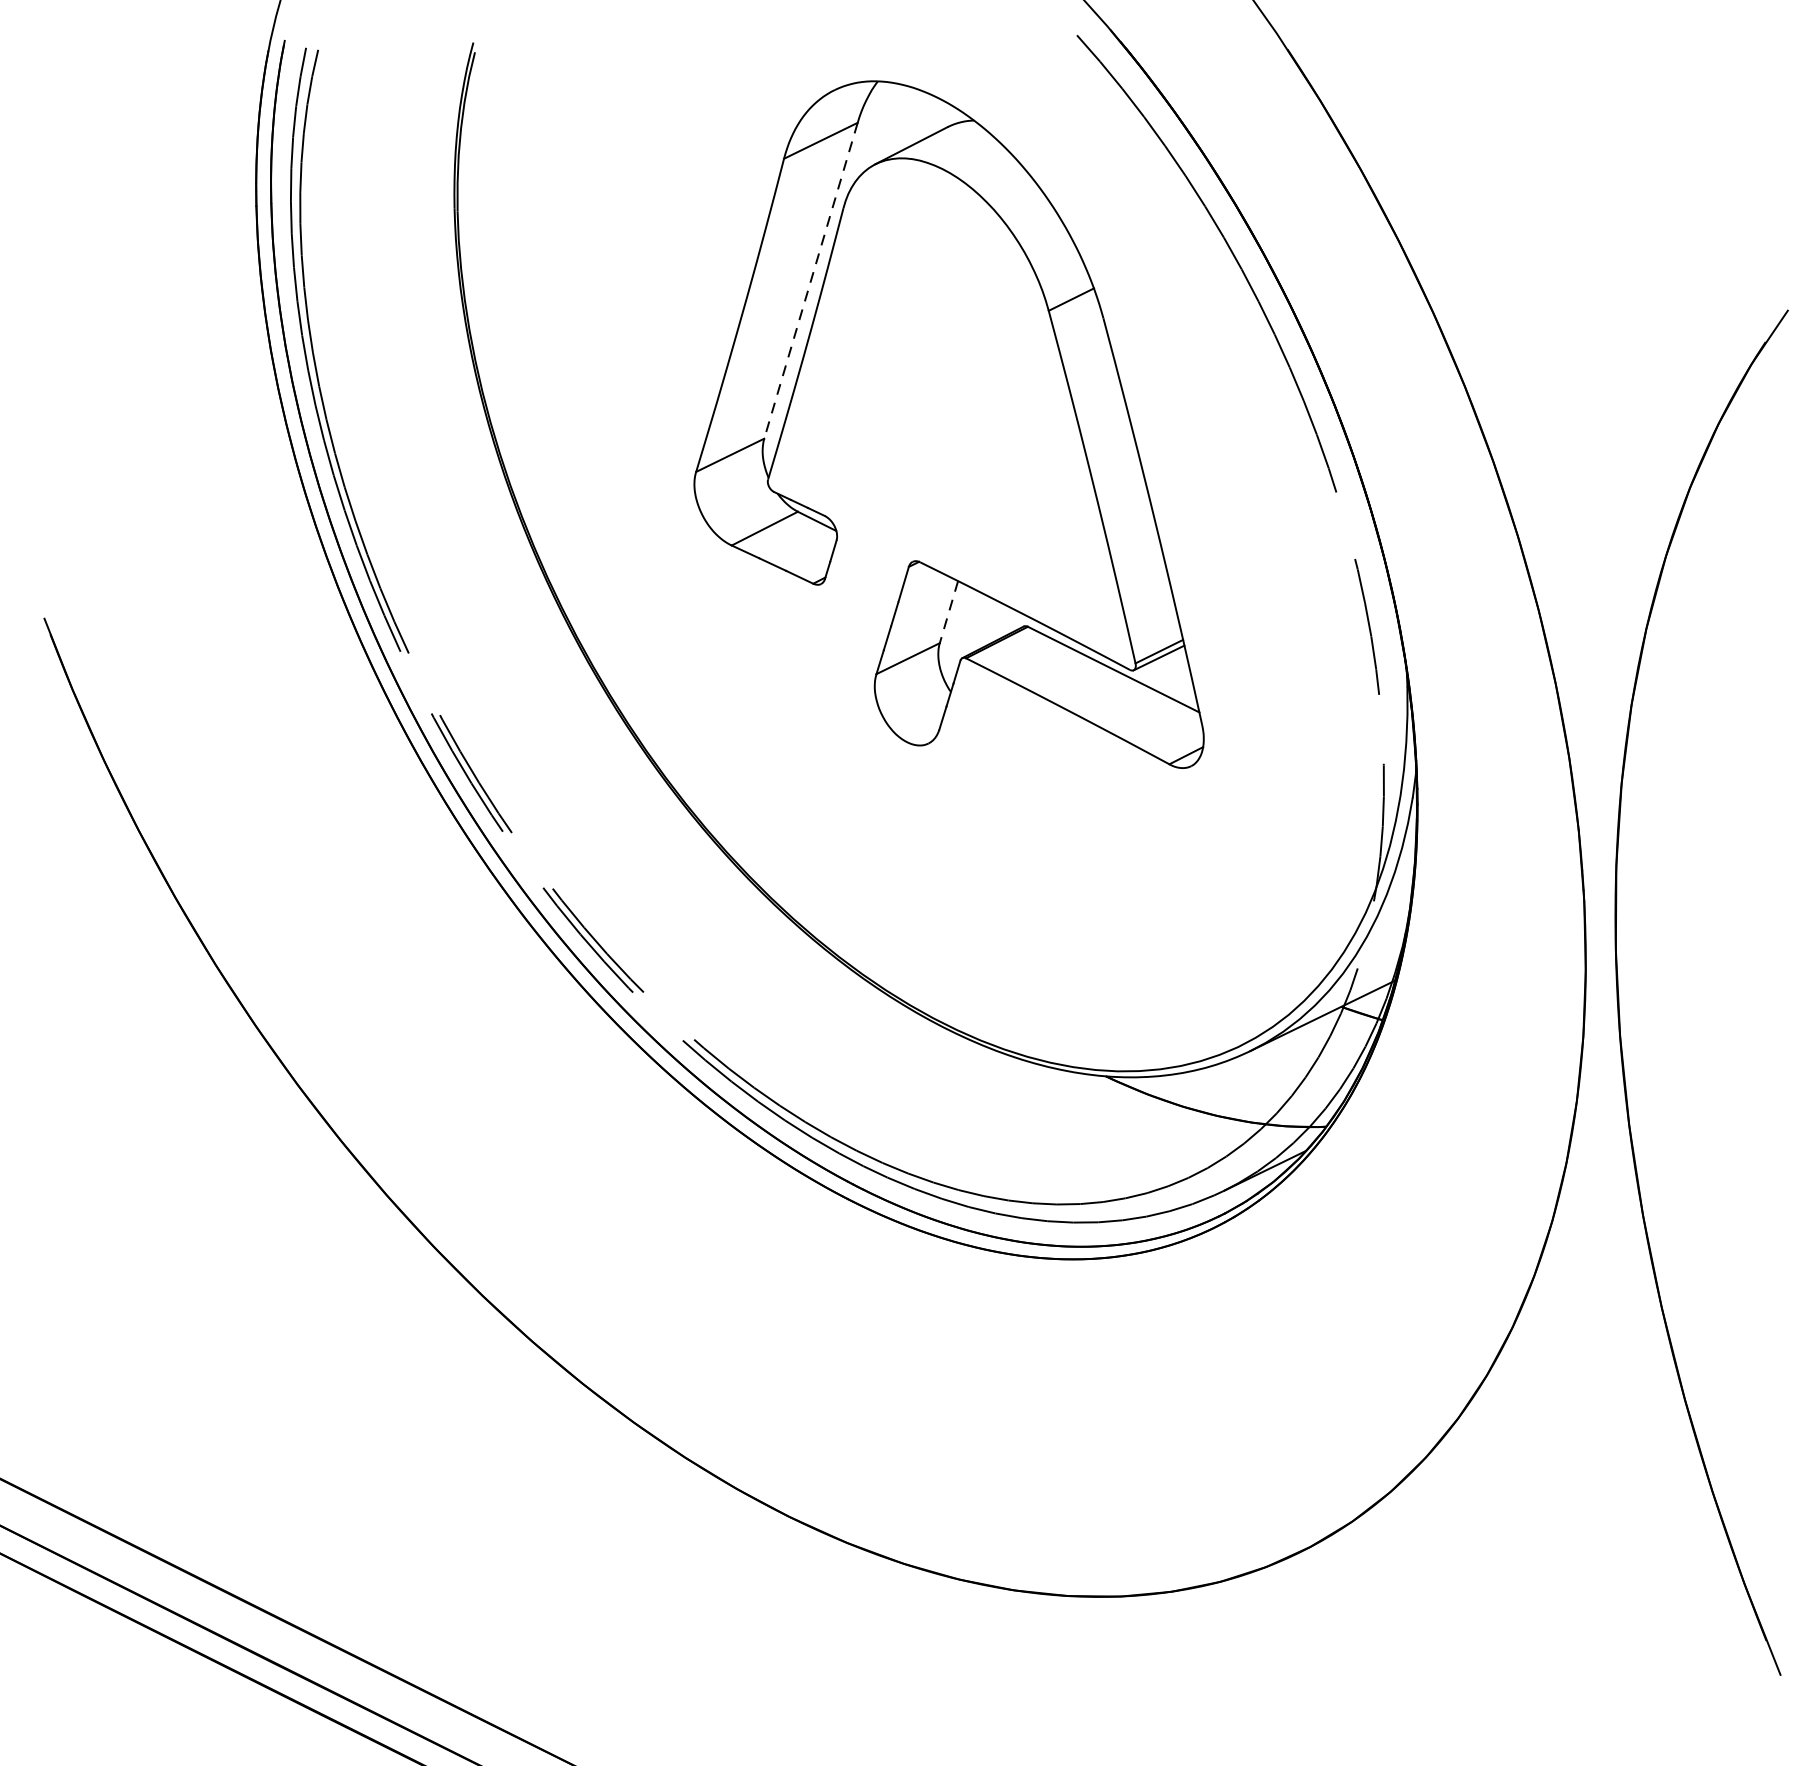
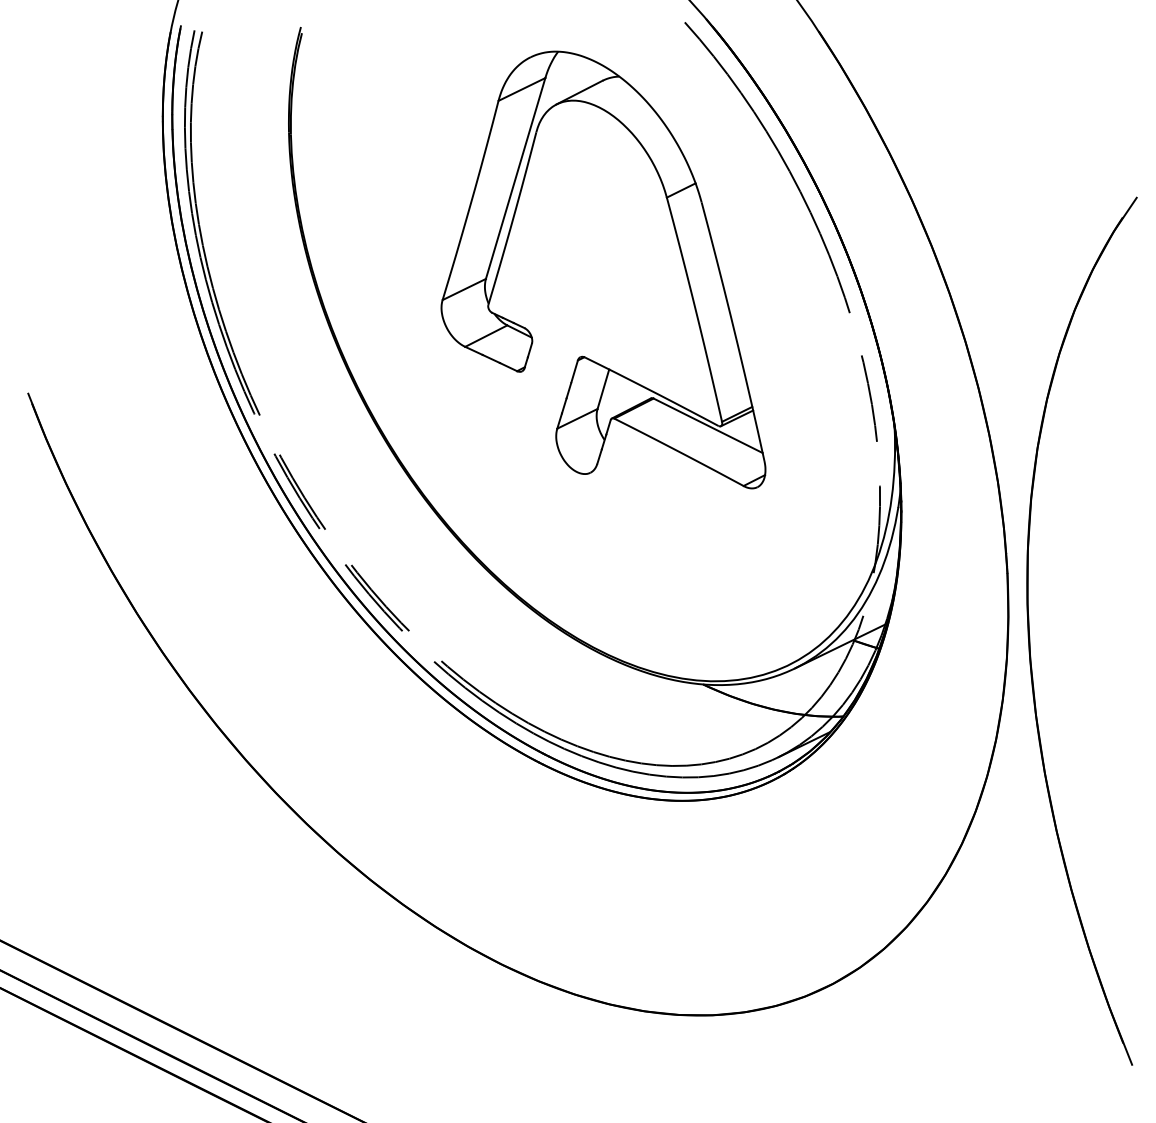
line: (810, 280) -> (515, 178), dashed -> solid
line: (949, 612) -> (603, 389), dashed -> solid

